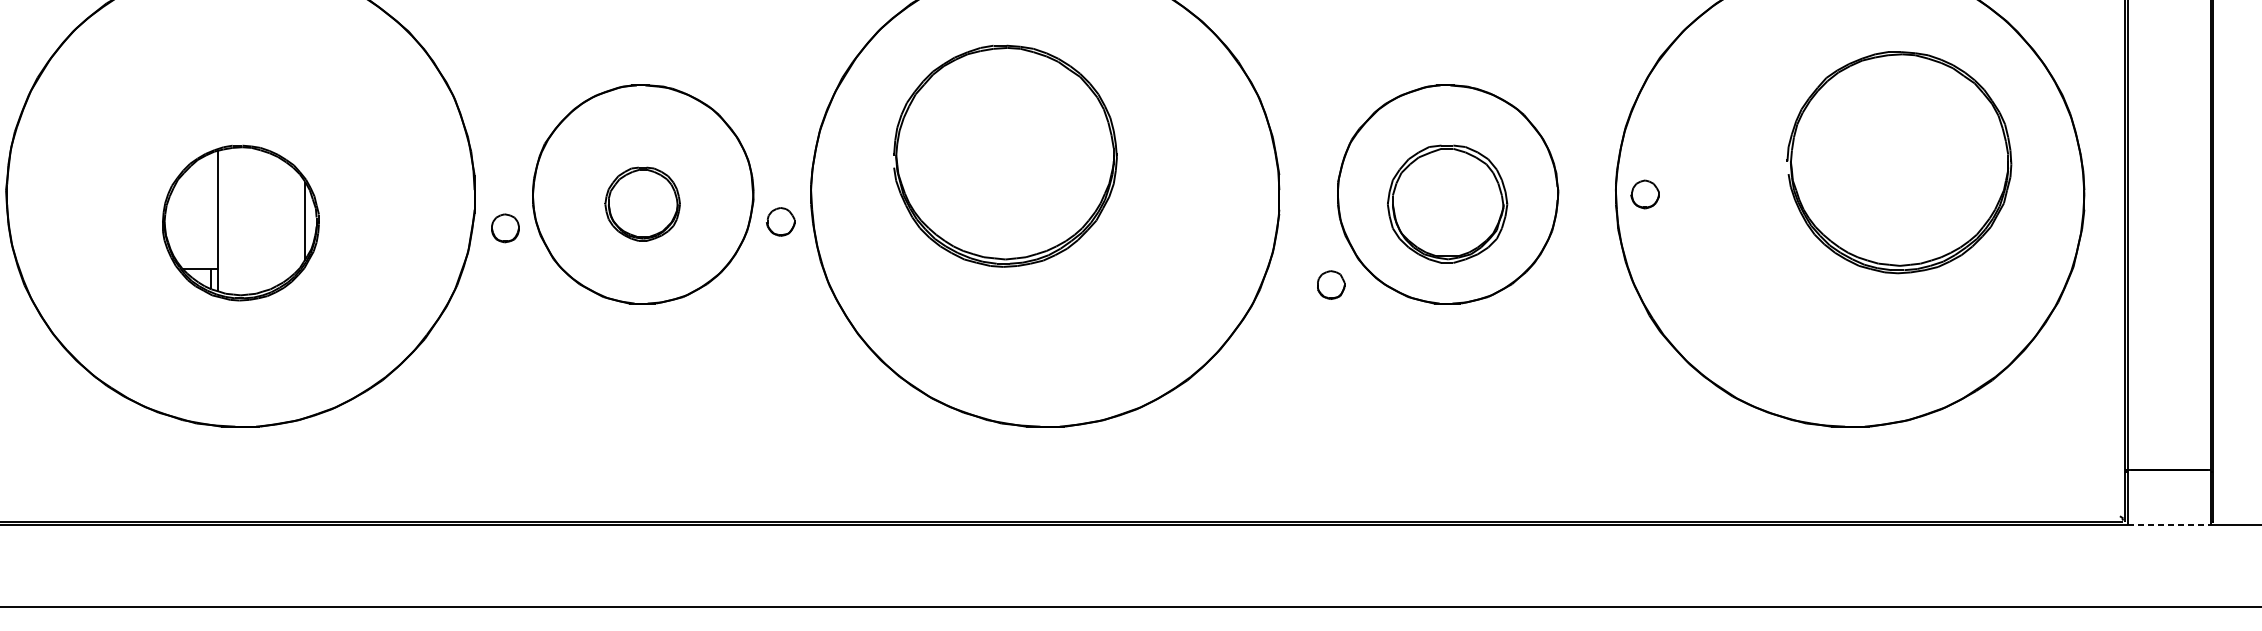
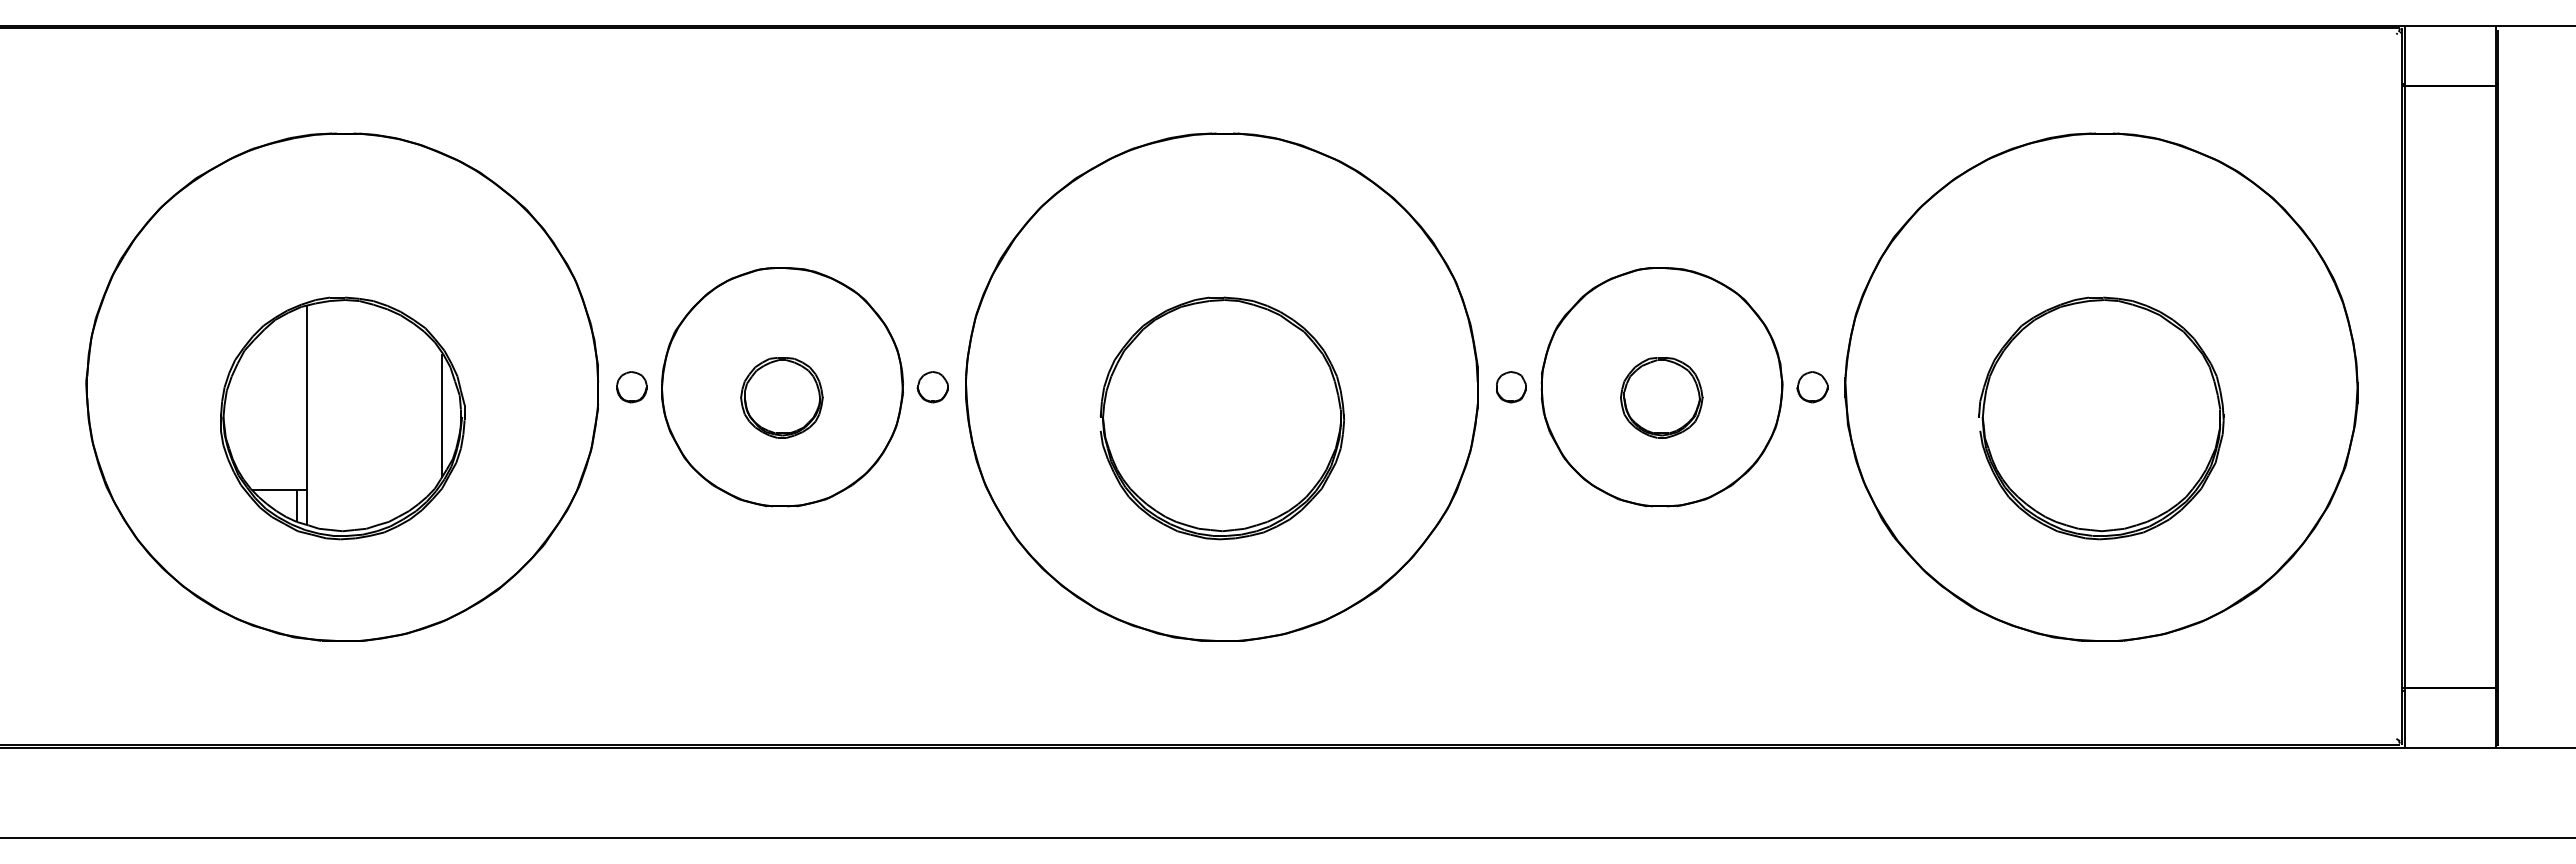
part: (1005, 156) -> (1222, 418), moved
part: (1899, 162) -> (2101, 418), moved
part: (1645, 194) -> (1812, 387), moved
part: (1447, 203) -> (1661, 397), size x0.62
part: (780, 222) -> (932, 387), moved
part: (240, 223) -> (342, 418), size x1.43
part: (505, 228) -> (631, 387), moved
part: (1331, 285) -> (1511, 387), moved
line: (2169, 525) -> (2450, 748), dashed -> solid

